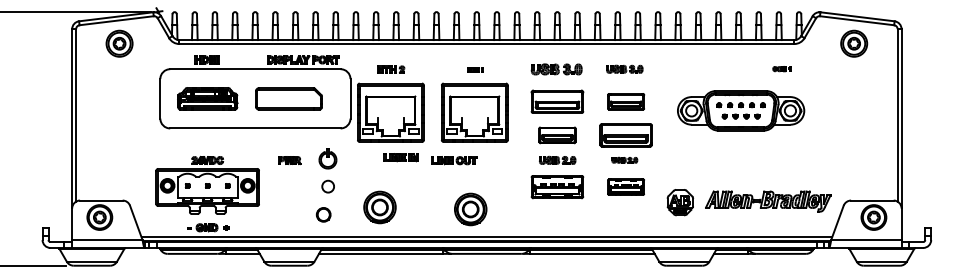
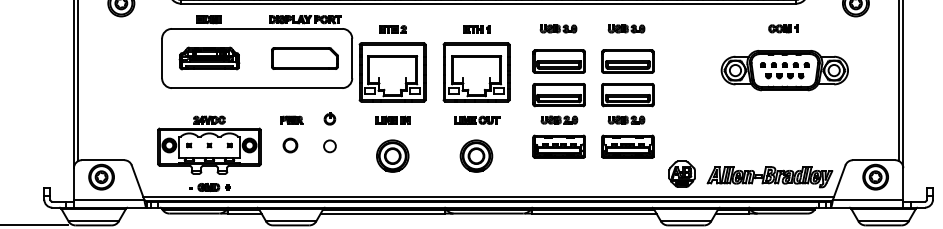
part: (556, 68) -> (558, 28), size x0.71
part: (781, 68) -> (783, 28), size x1.67
part: (475, 69) -> (477, 29), size x1.67
part: (288, 98) -> (304, 58), moved
part: (625, 101) -> (627, 61), size x1.43
part: (741, 110) -> (785, 70), moved
part: (557, 135) -> (559, 95), size x1.43
part: (400, 157) -> (392, 120), moved
part: (328, 158) -> (330, 118), size x0.62
part: (624, 159) -> (626, 119), size x1.43
part: (454, 160) -> (477, 120), moved
part: (625, 187) -> (627, 147), size x1.43
part: (768, 201) -> (770, 177), moved
part: (679, 202) -> (681, 174), moved
part: (379, 207) -> (392, 156), moved
part: (470, 209) -> (476, 156), moved
part: (323, 214) -> (290, 145), moved

